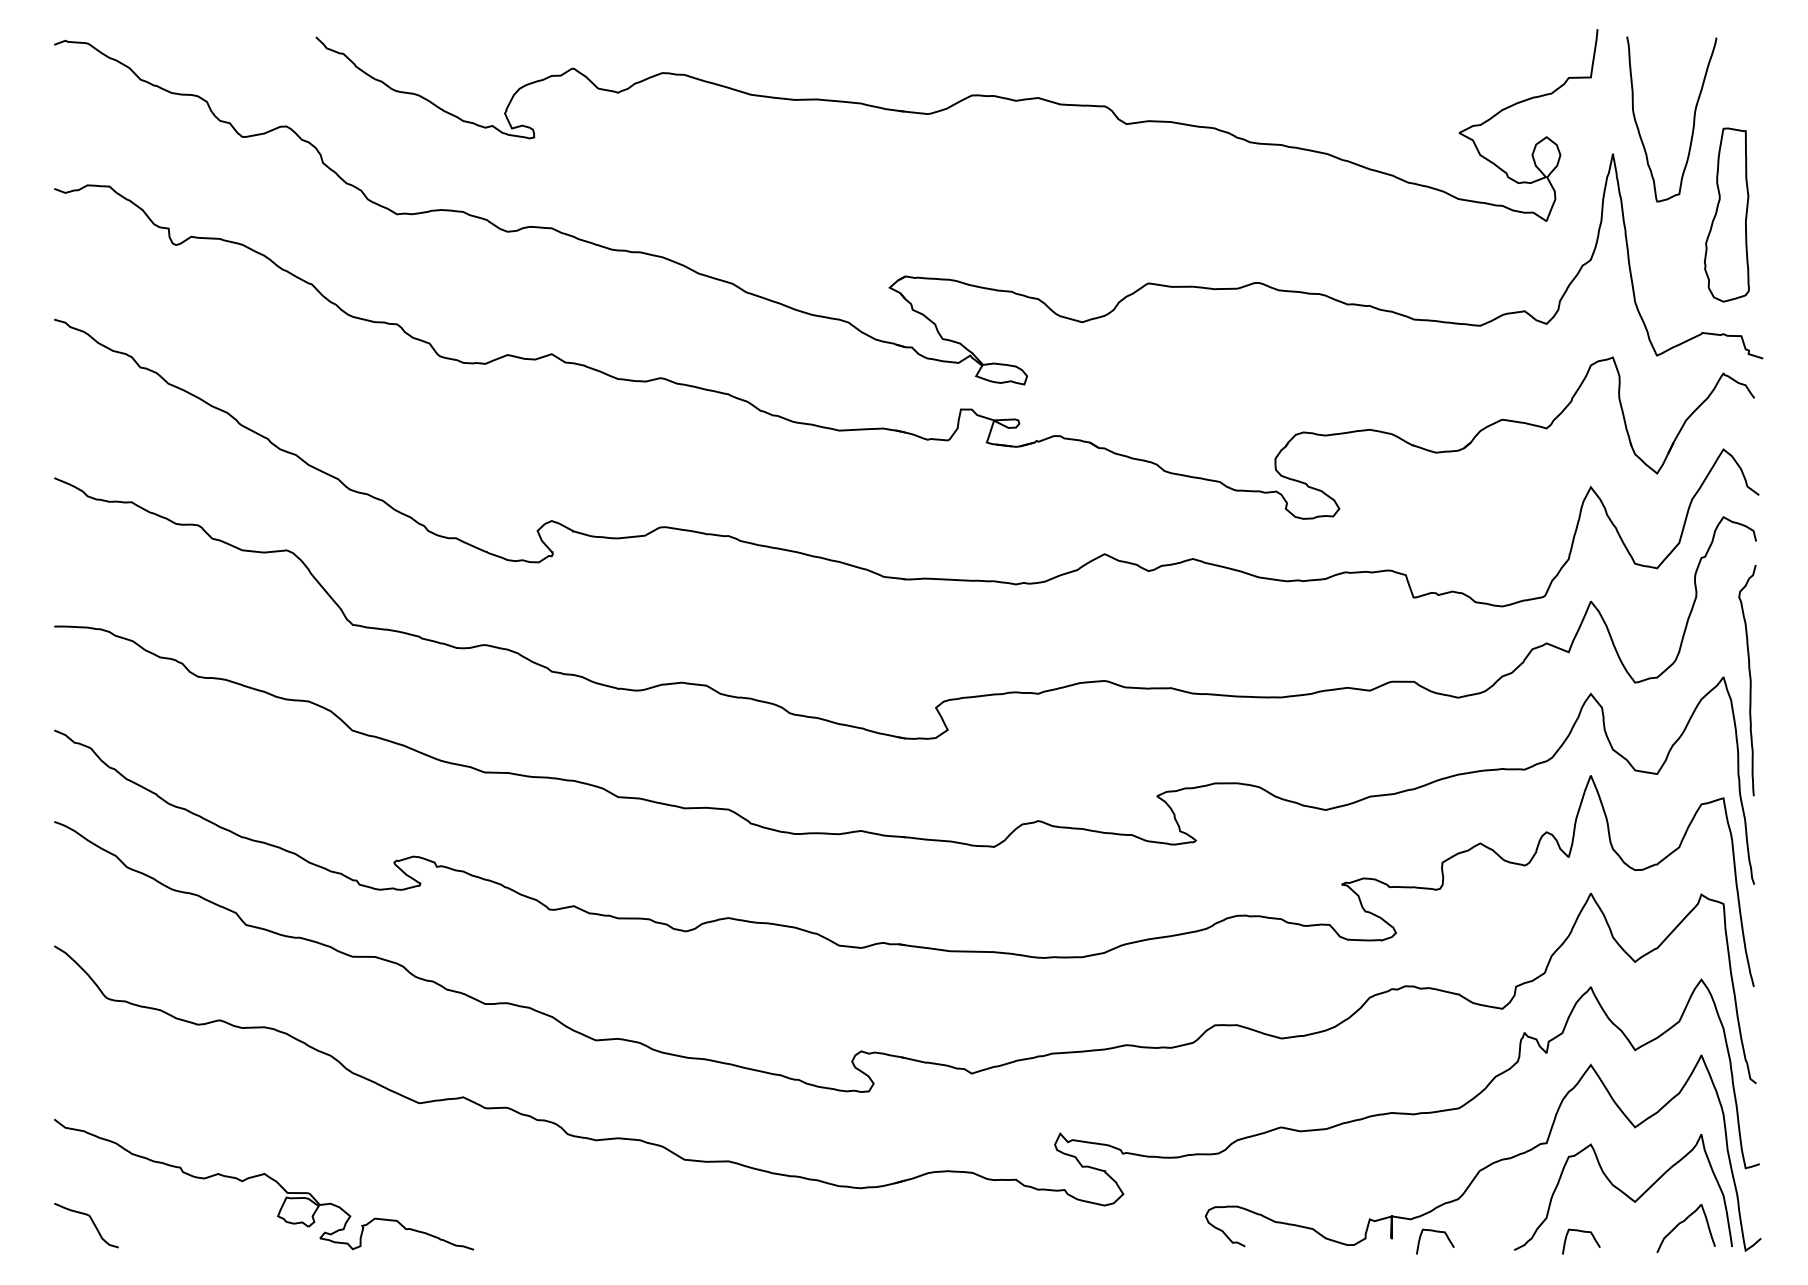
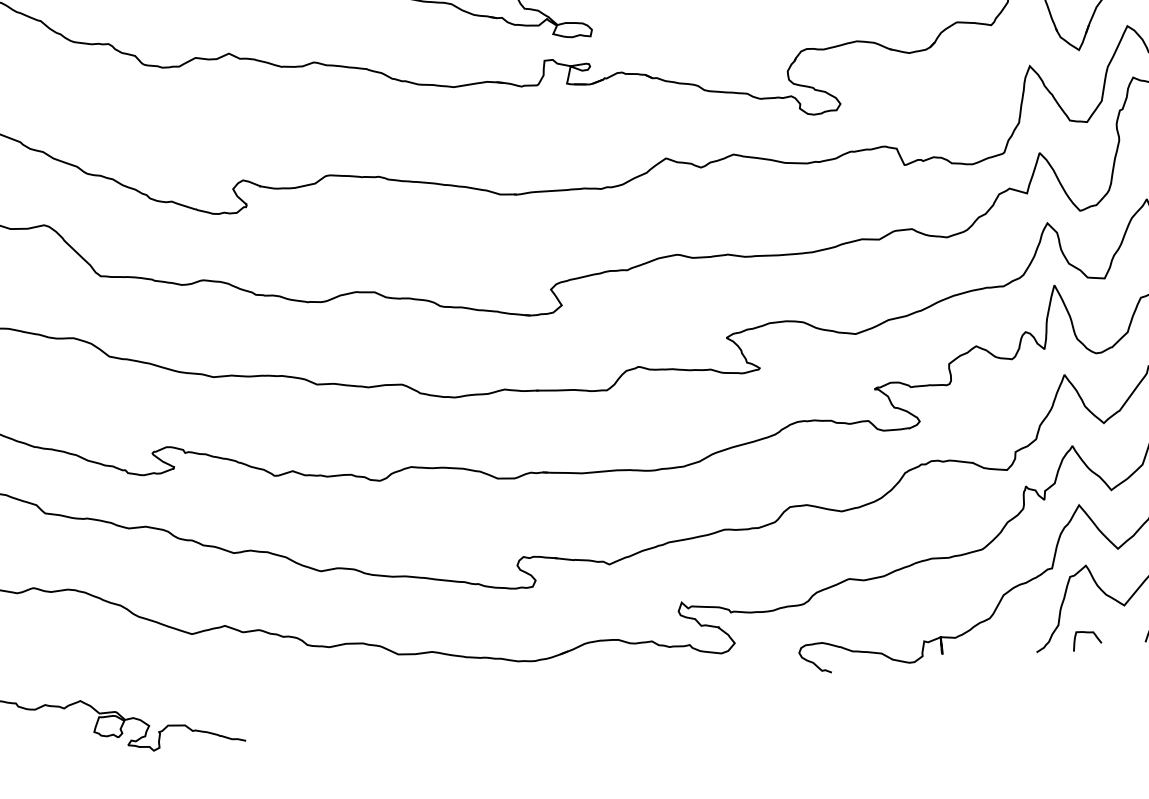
curve: (1435, 1232) -> (975, 645), removed

